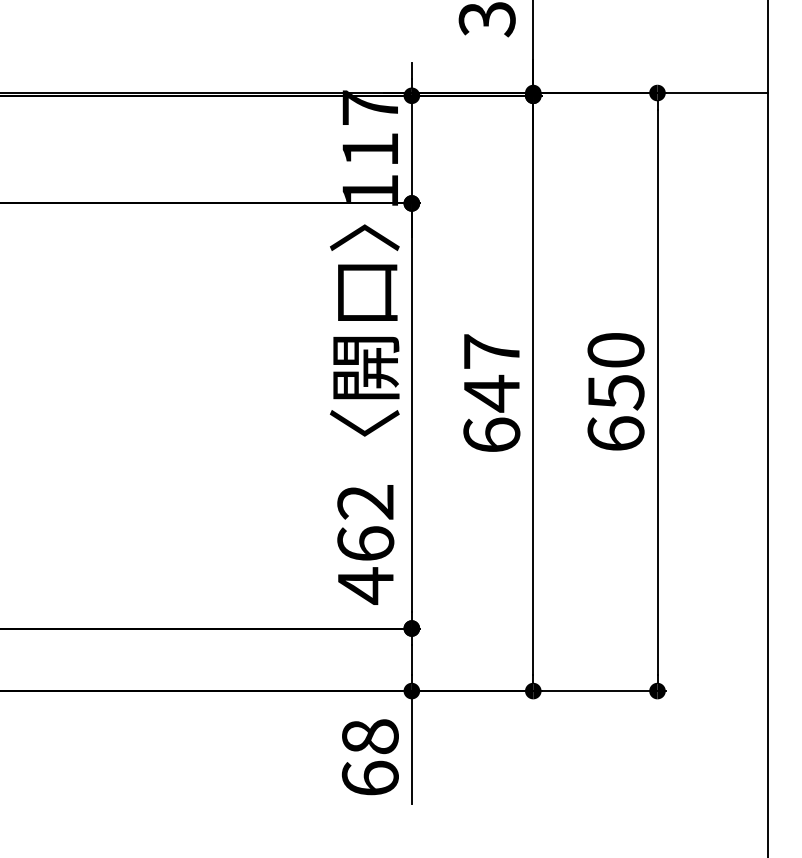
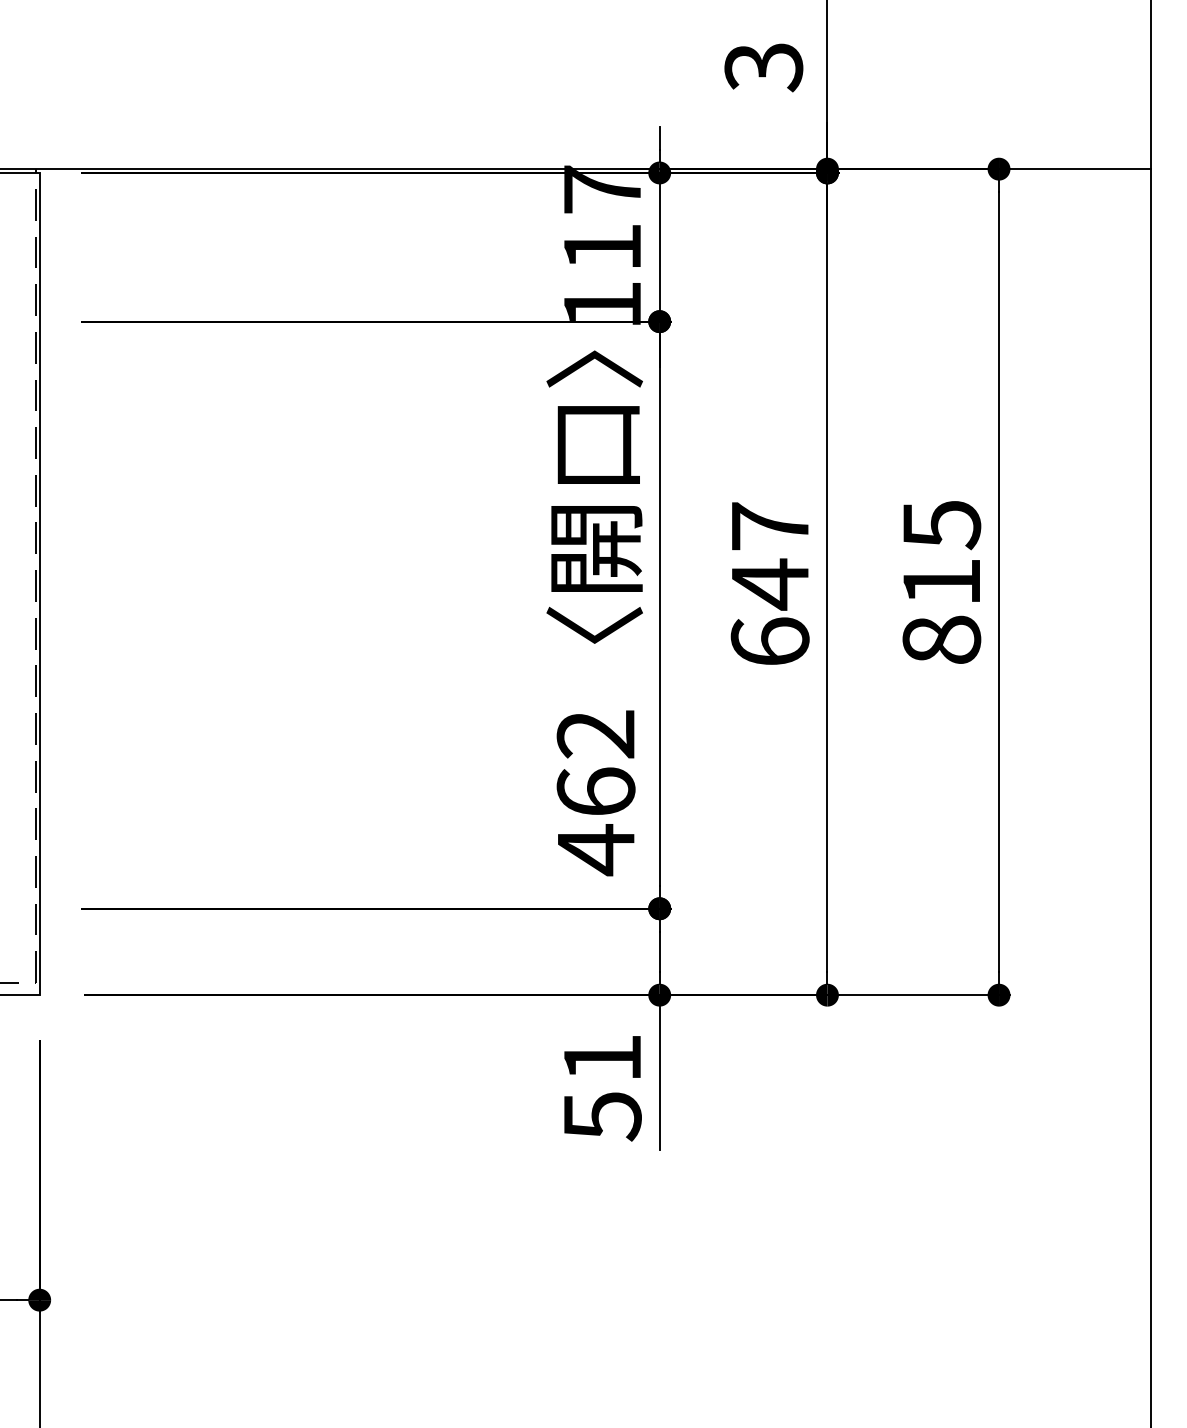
text: (615, 391) -> (941, 581), 650 -> 815
text: (370, 757) -> (602, 1087), 68 -> 51

